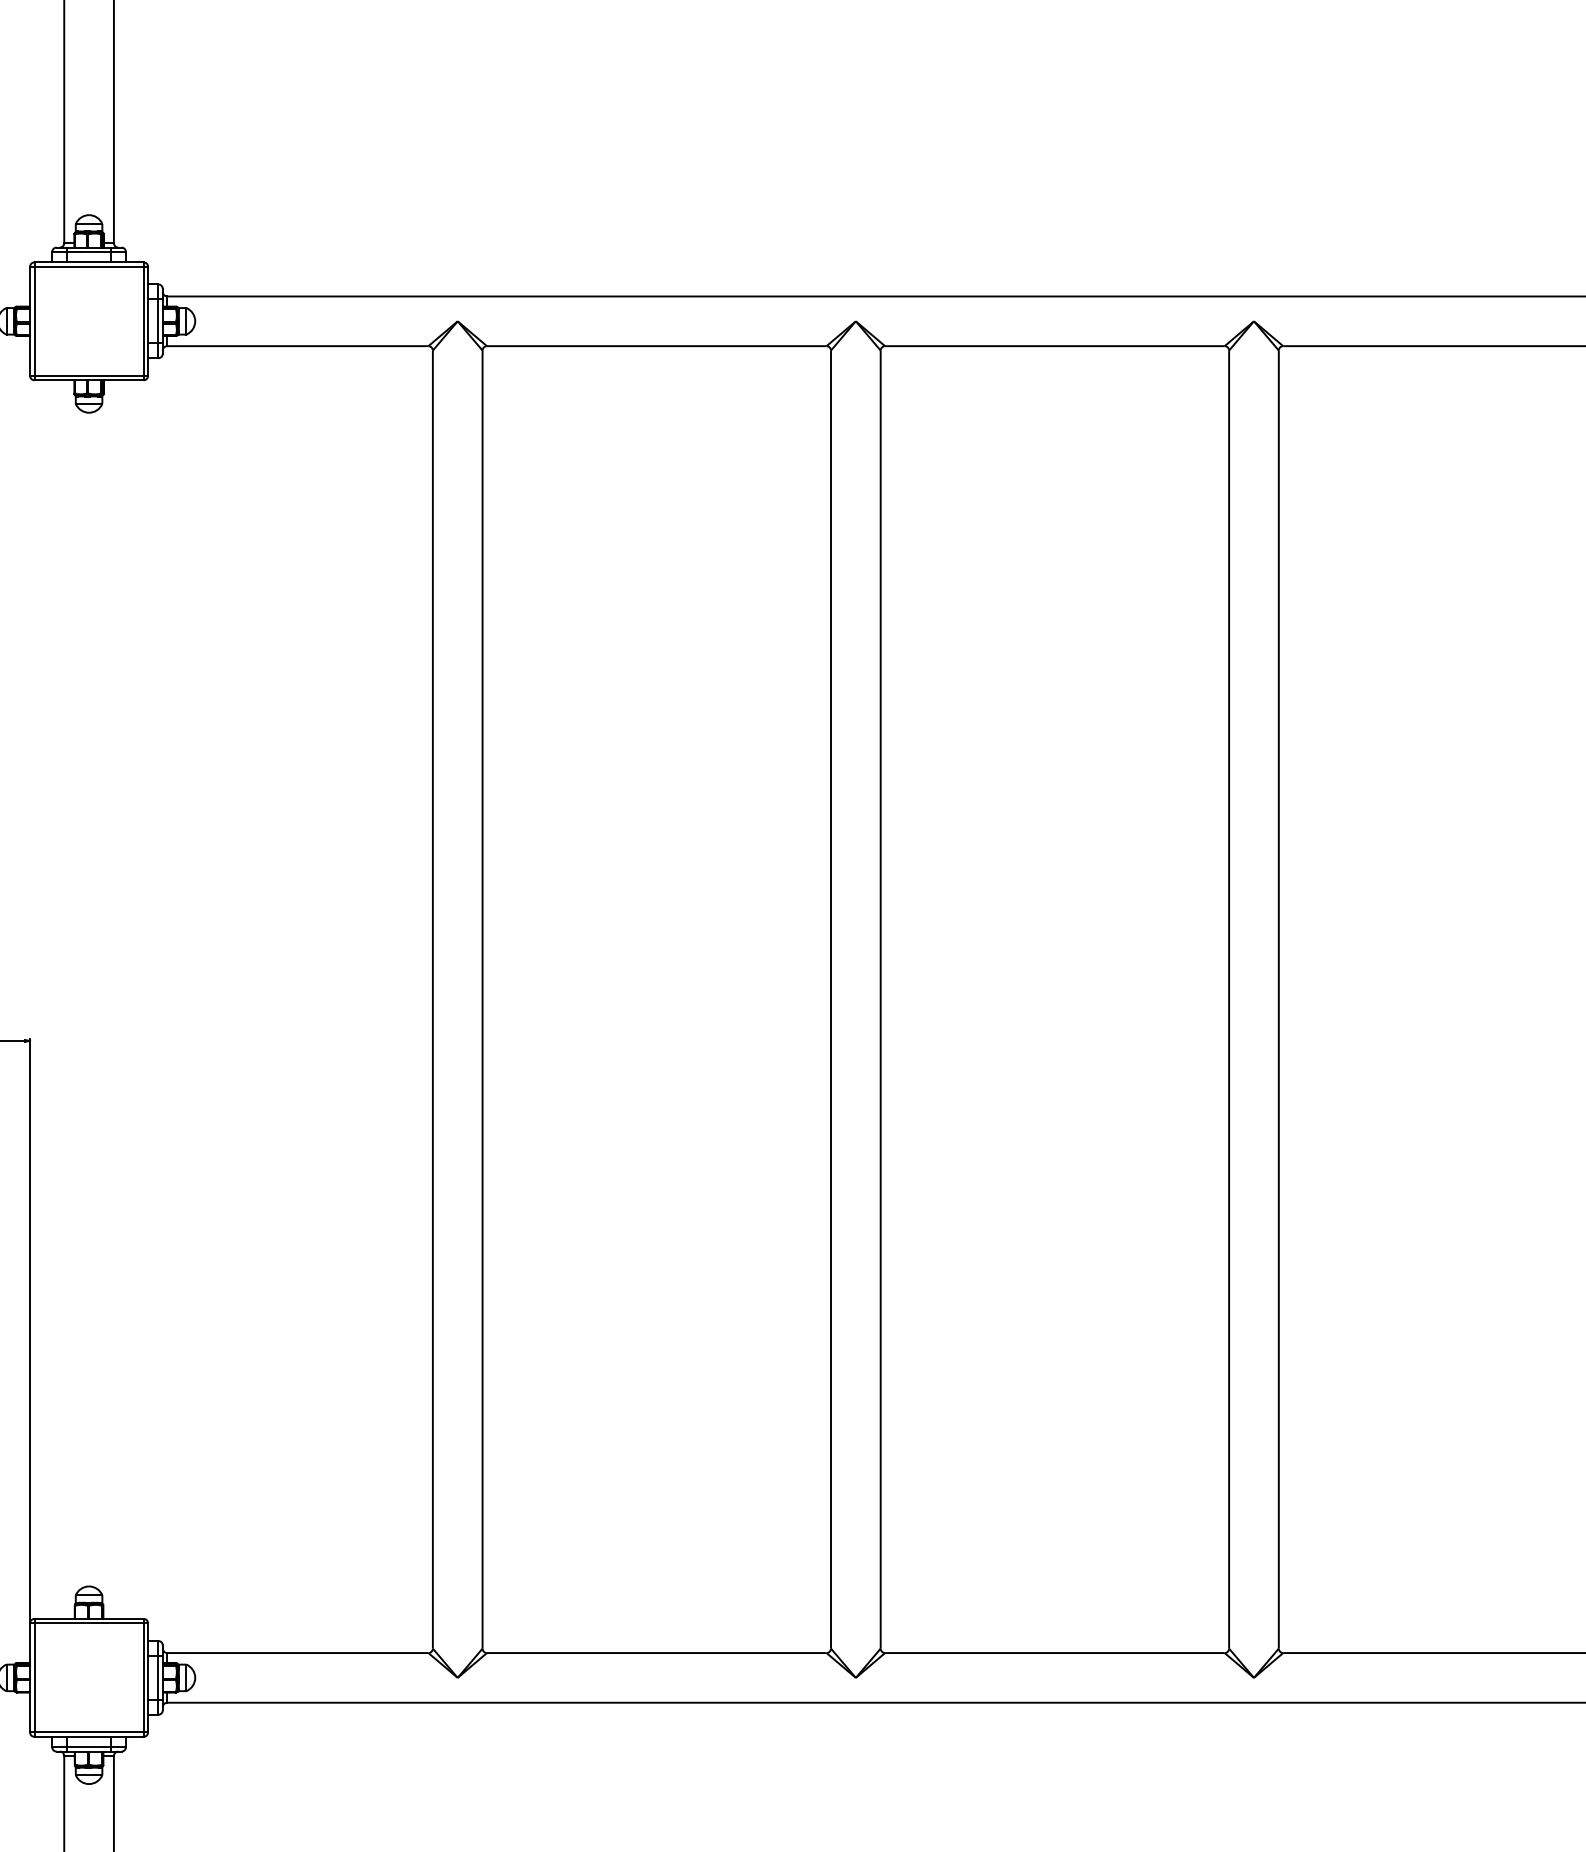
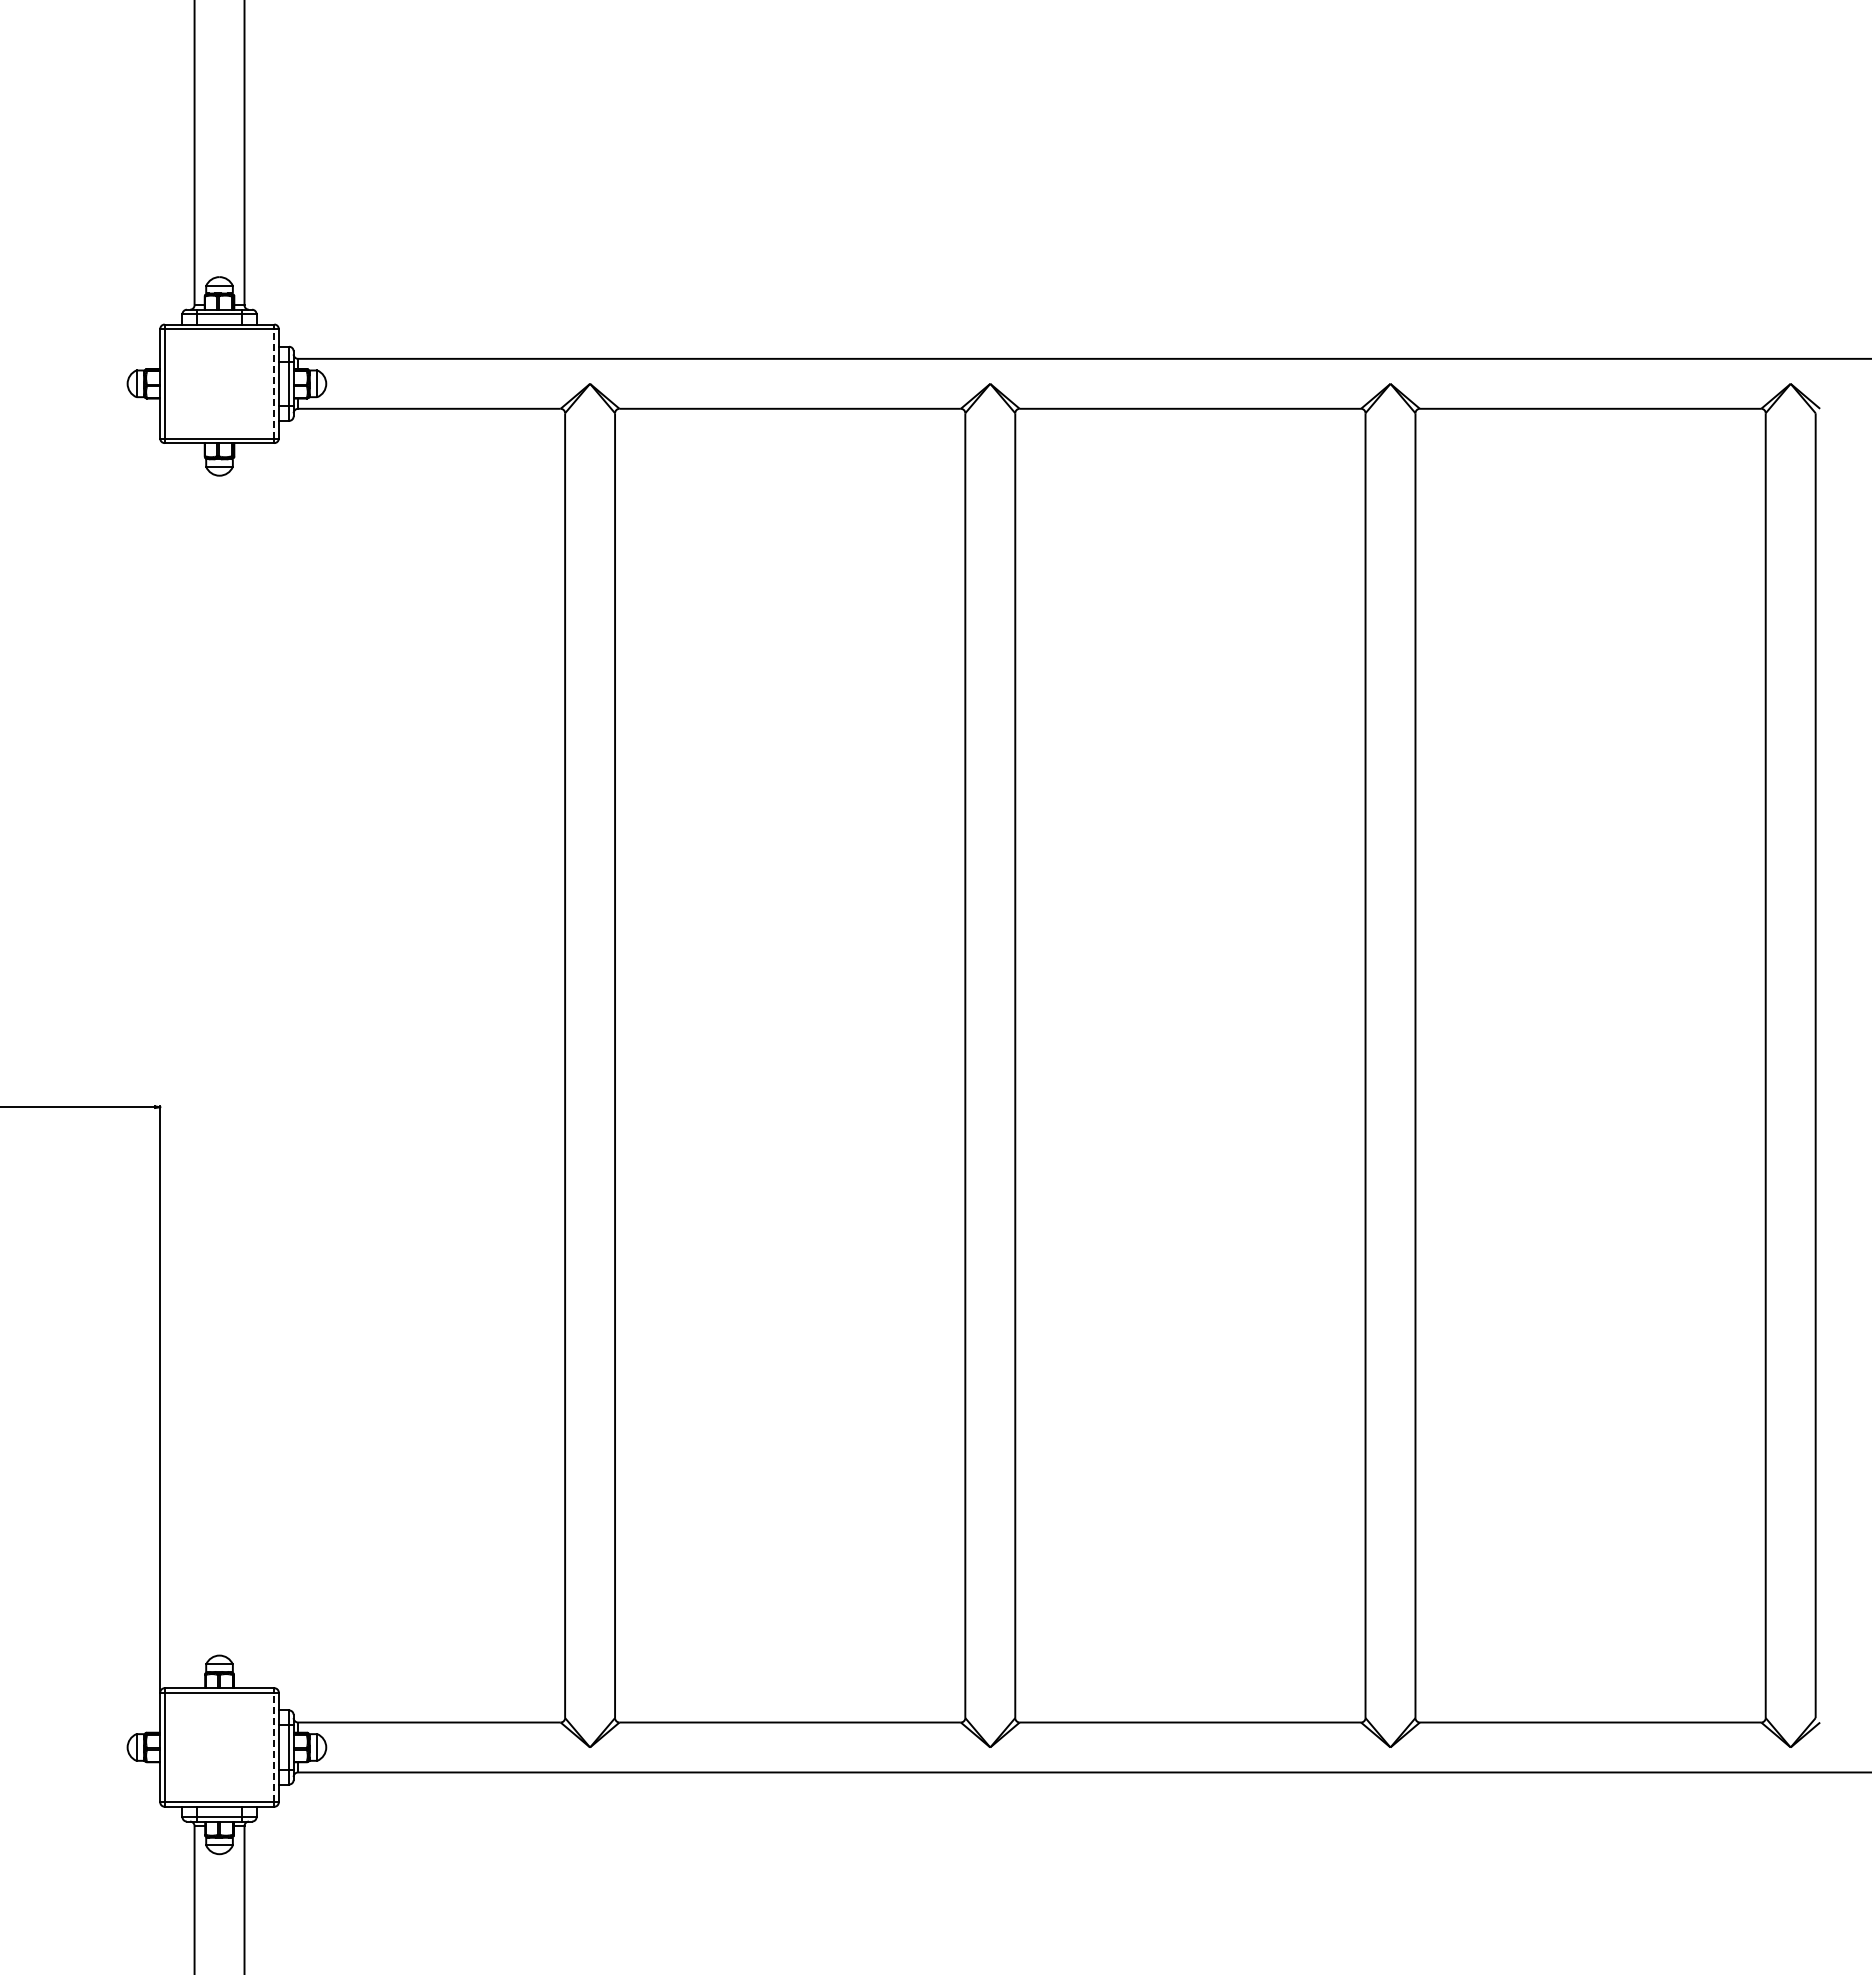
line: (143, 320) -> (274, 383), solid -> dashed
line: (143, 1677) -> (274, 1747), solid -> dashed

